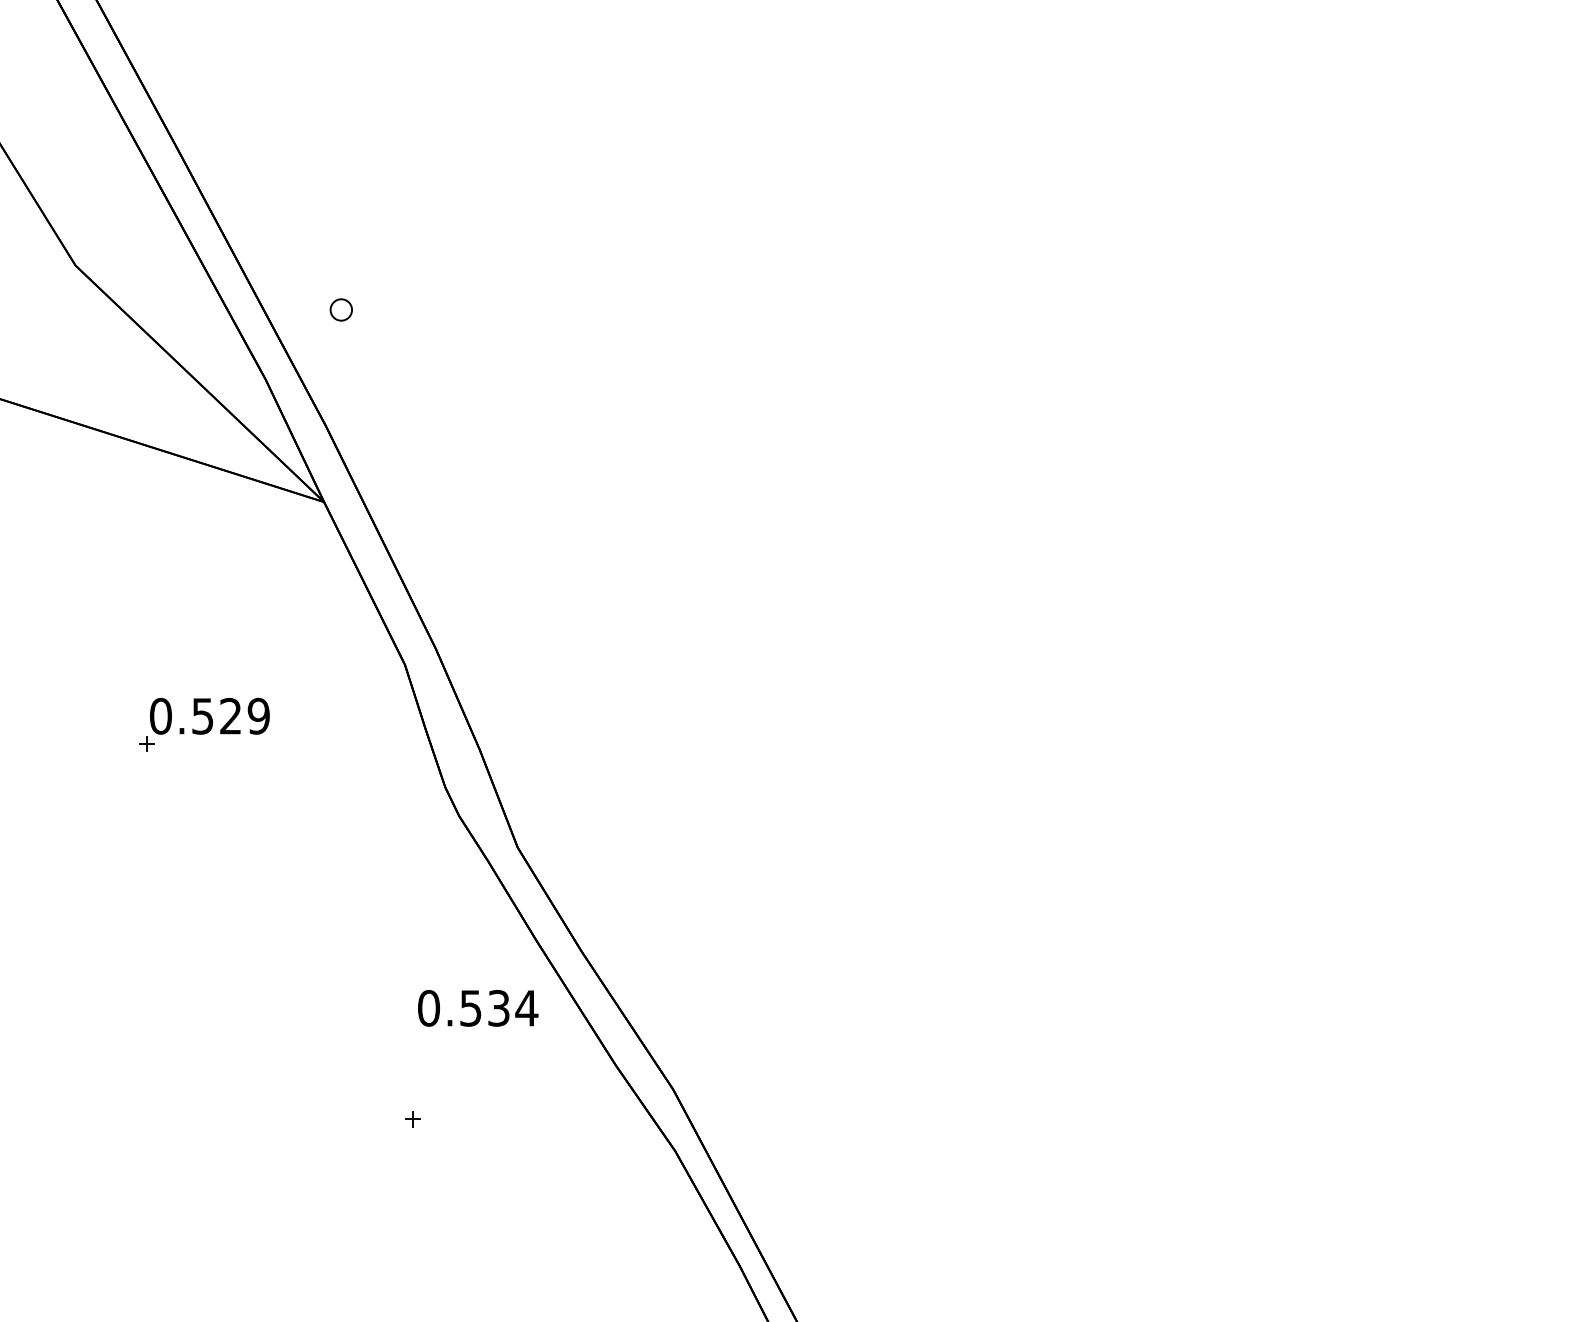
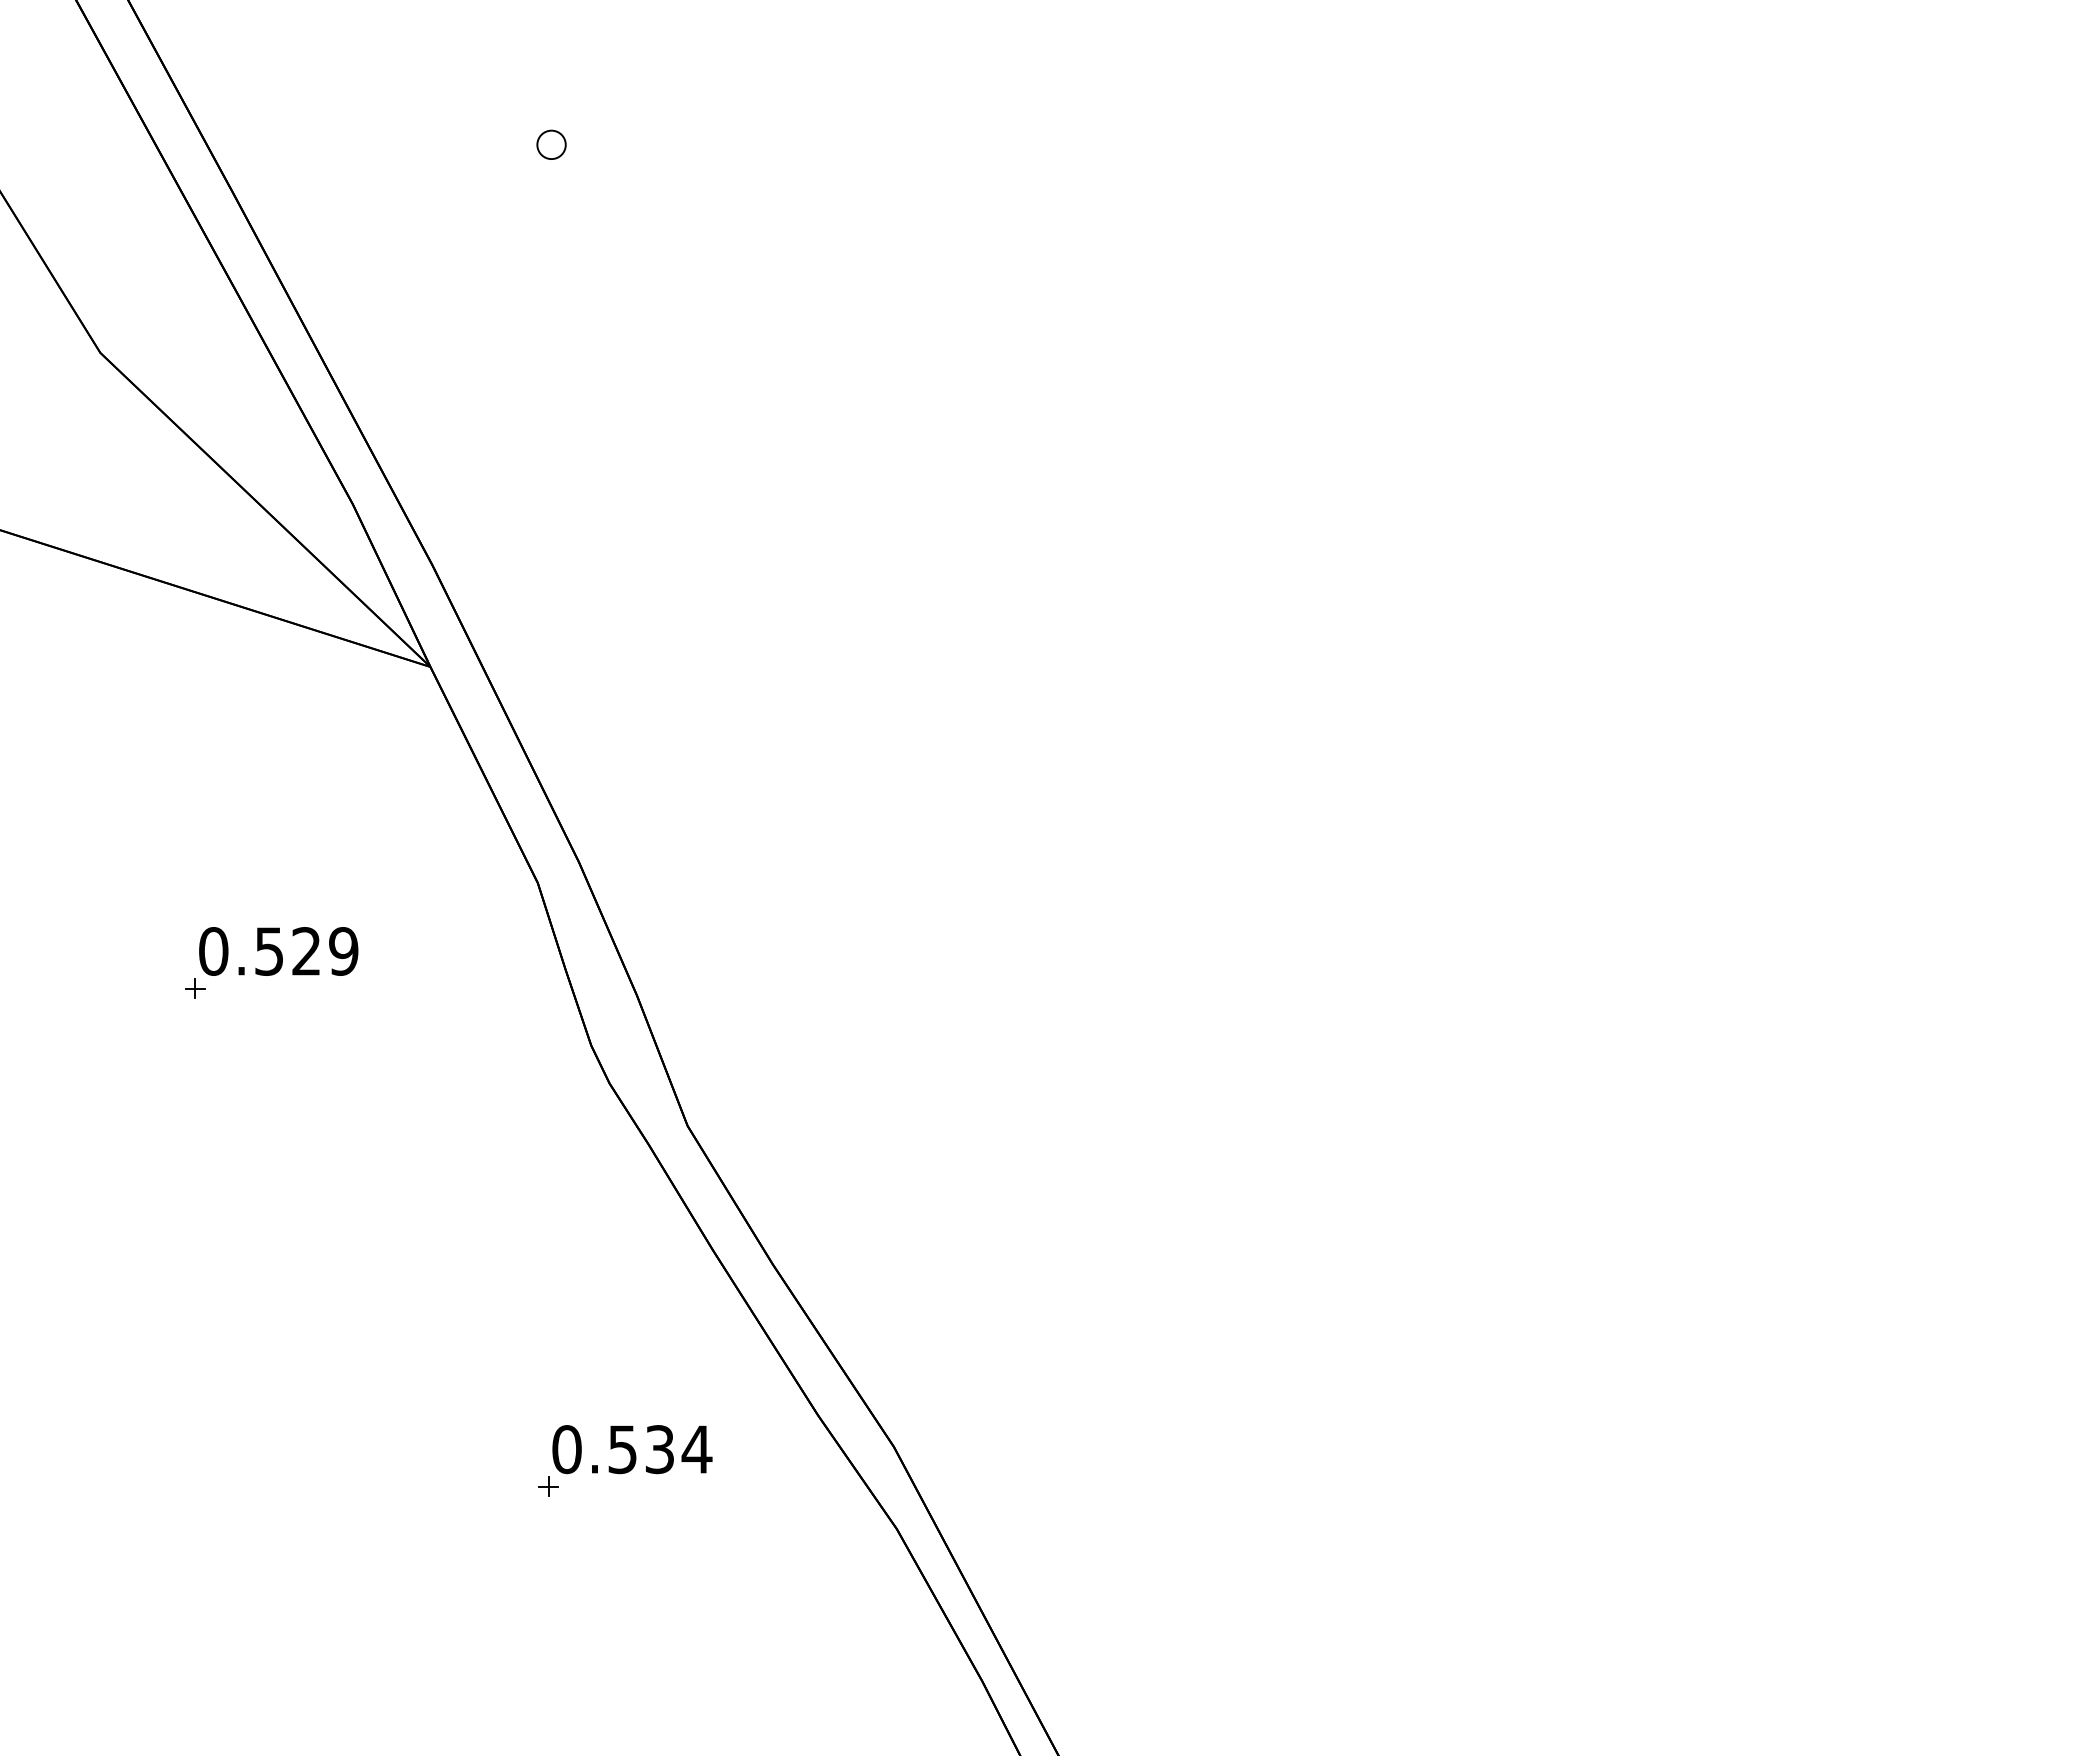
part: (340, 309) -> (550, 144), moved
text: (478, 1008) -> (632, 1449), moved

